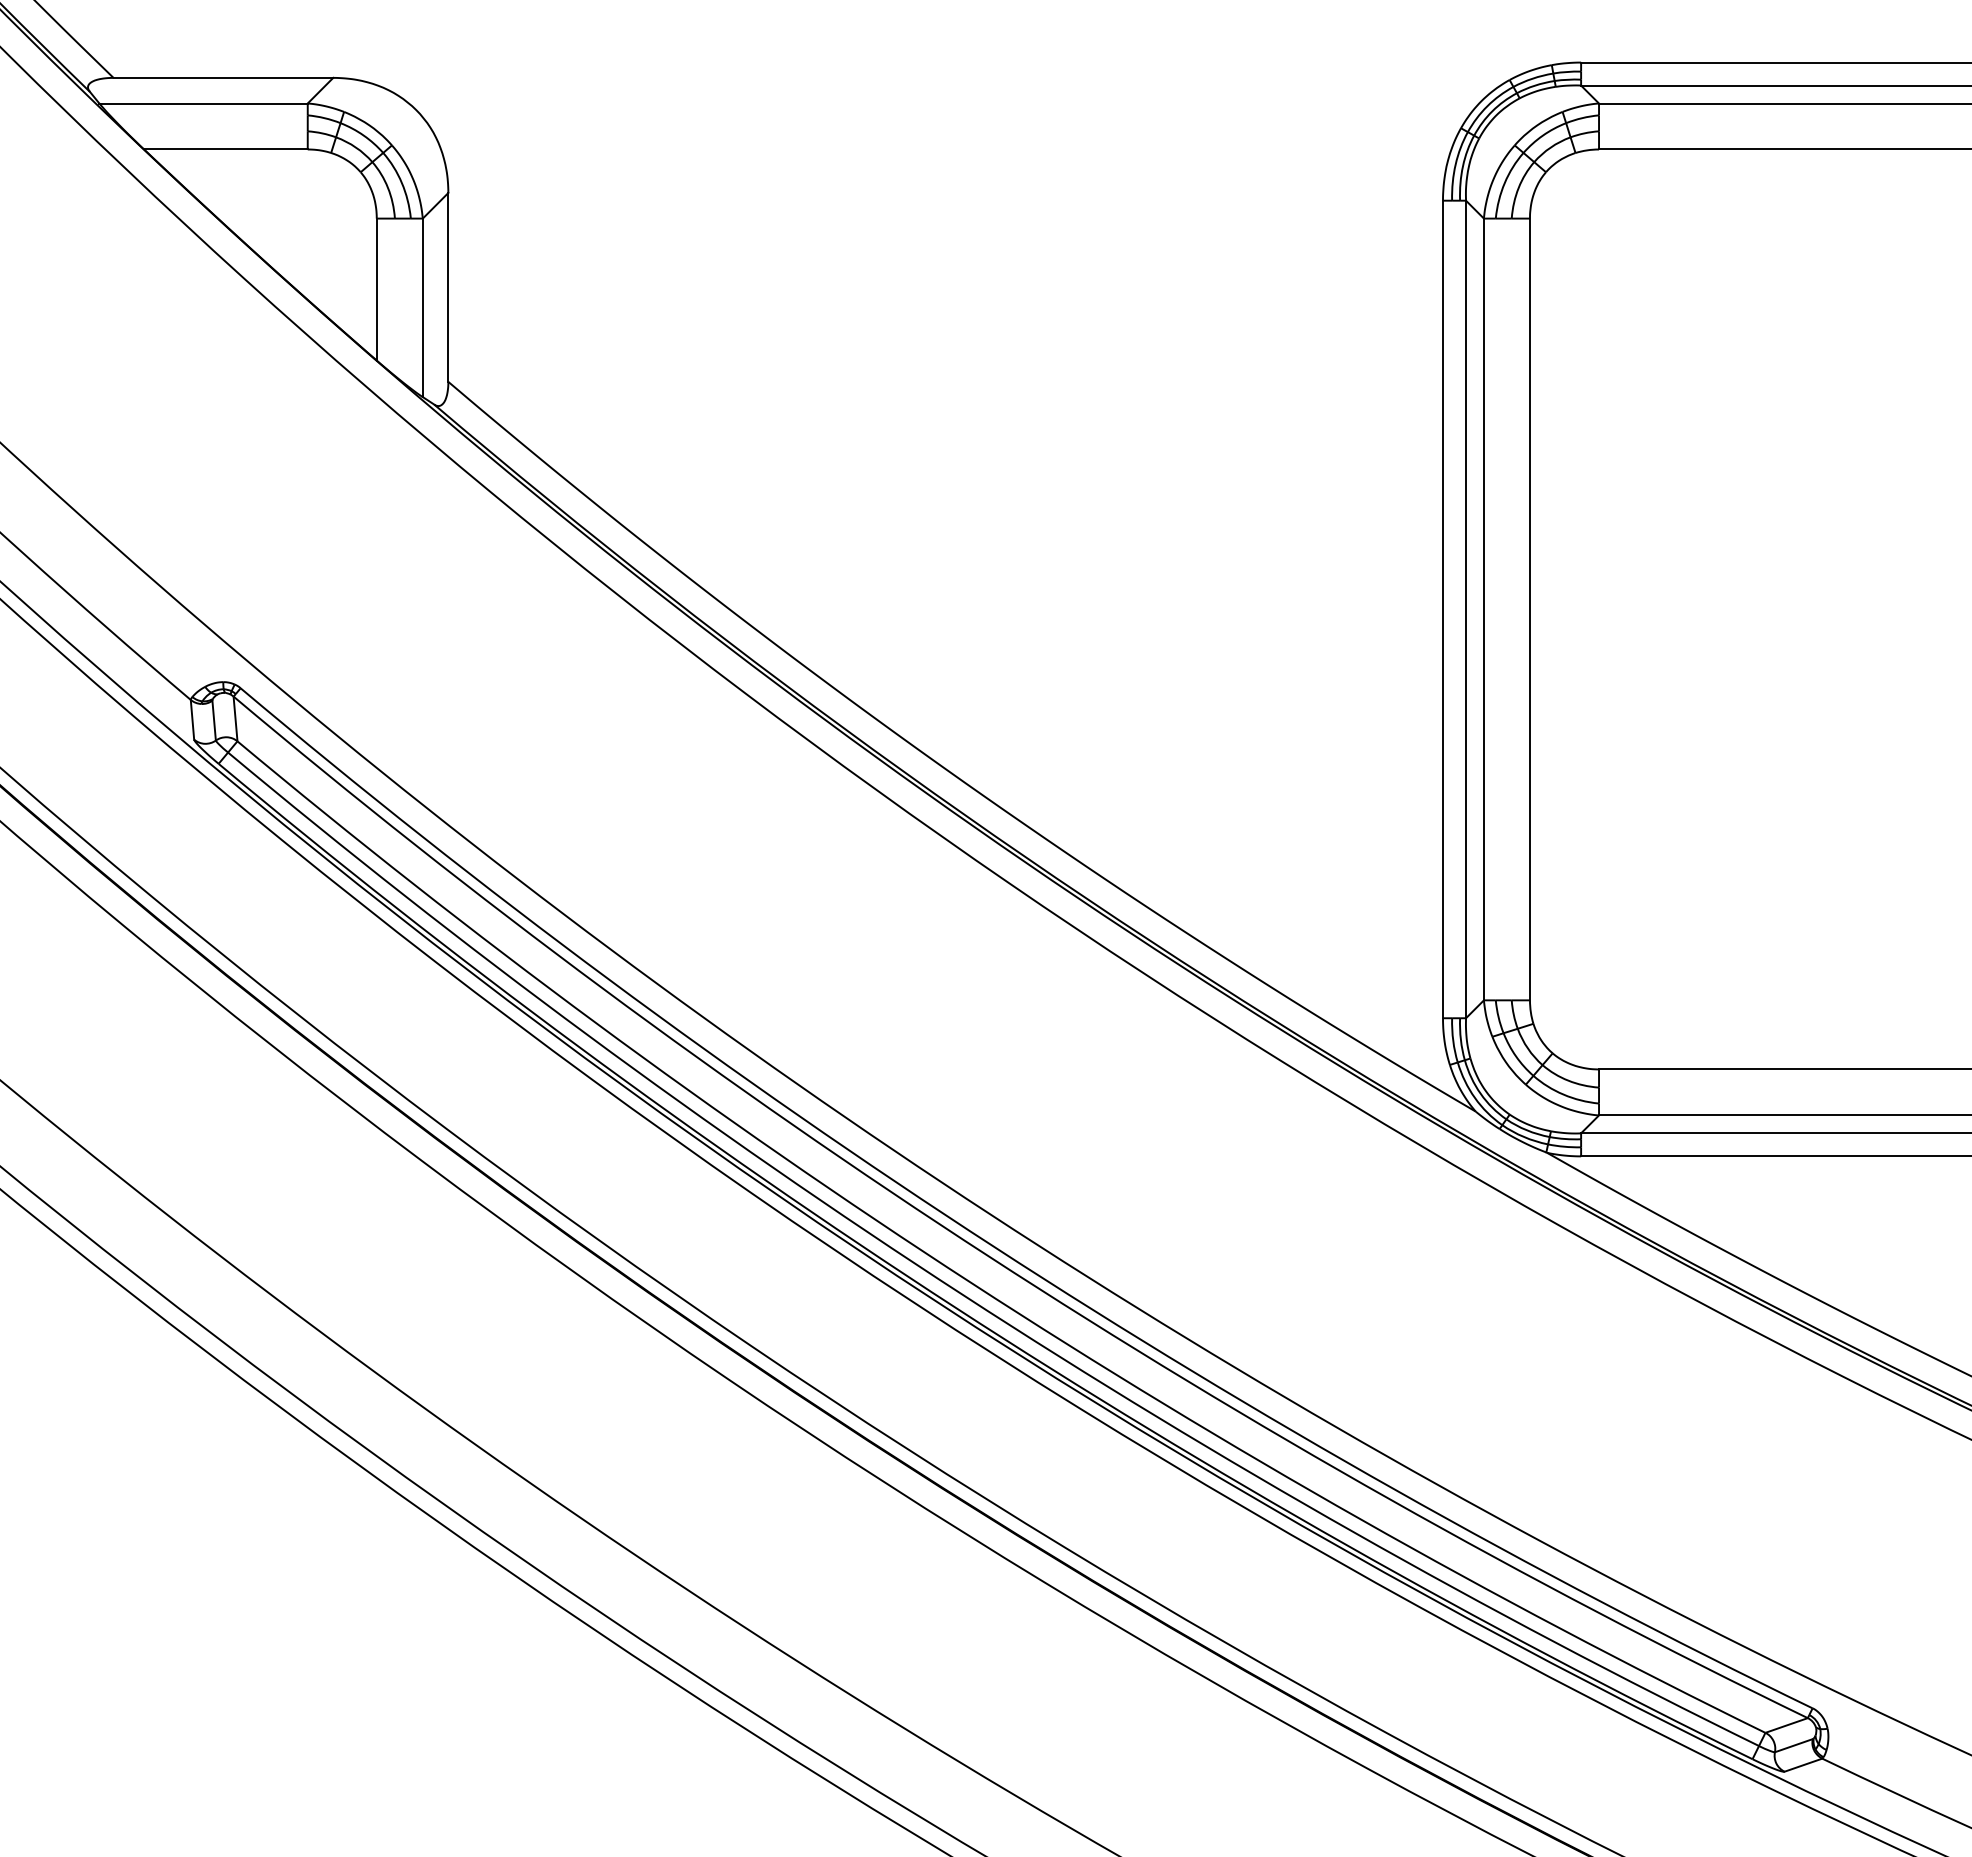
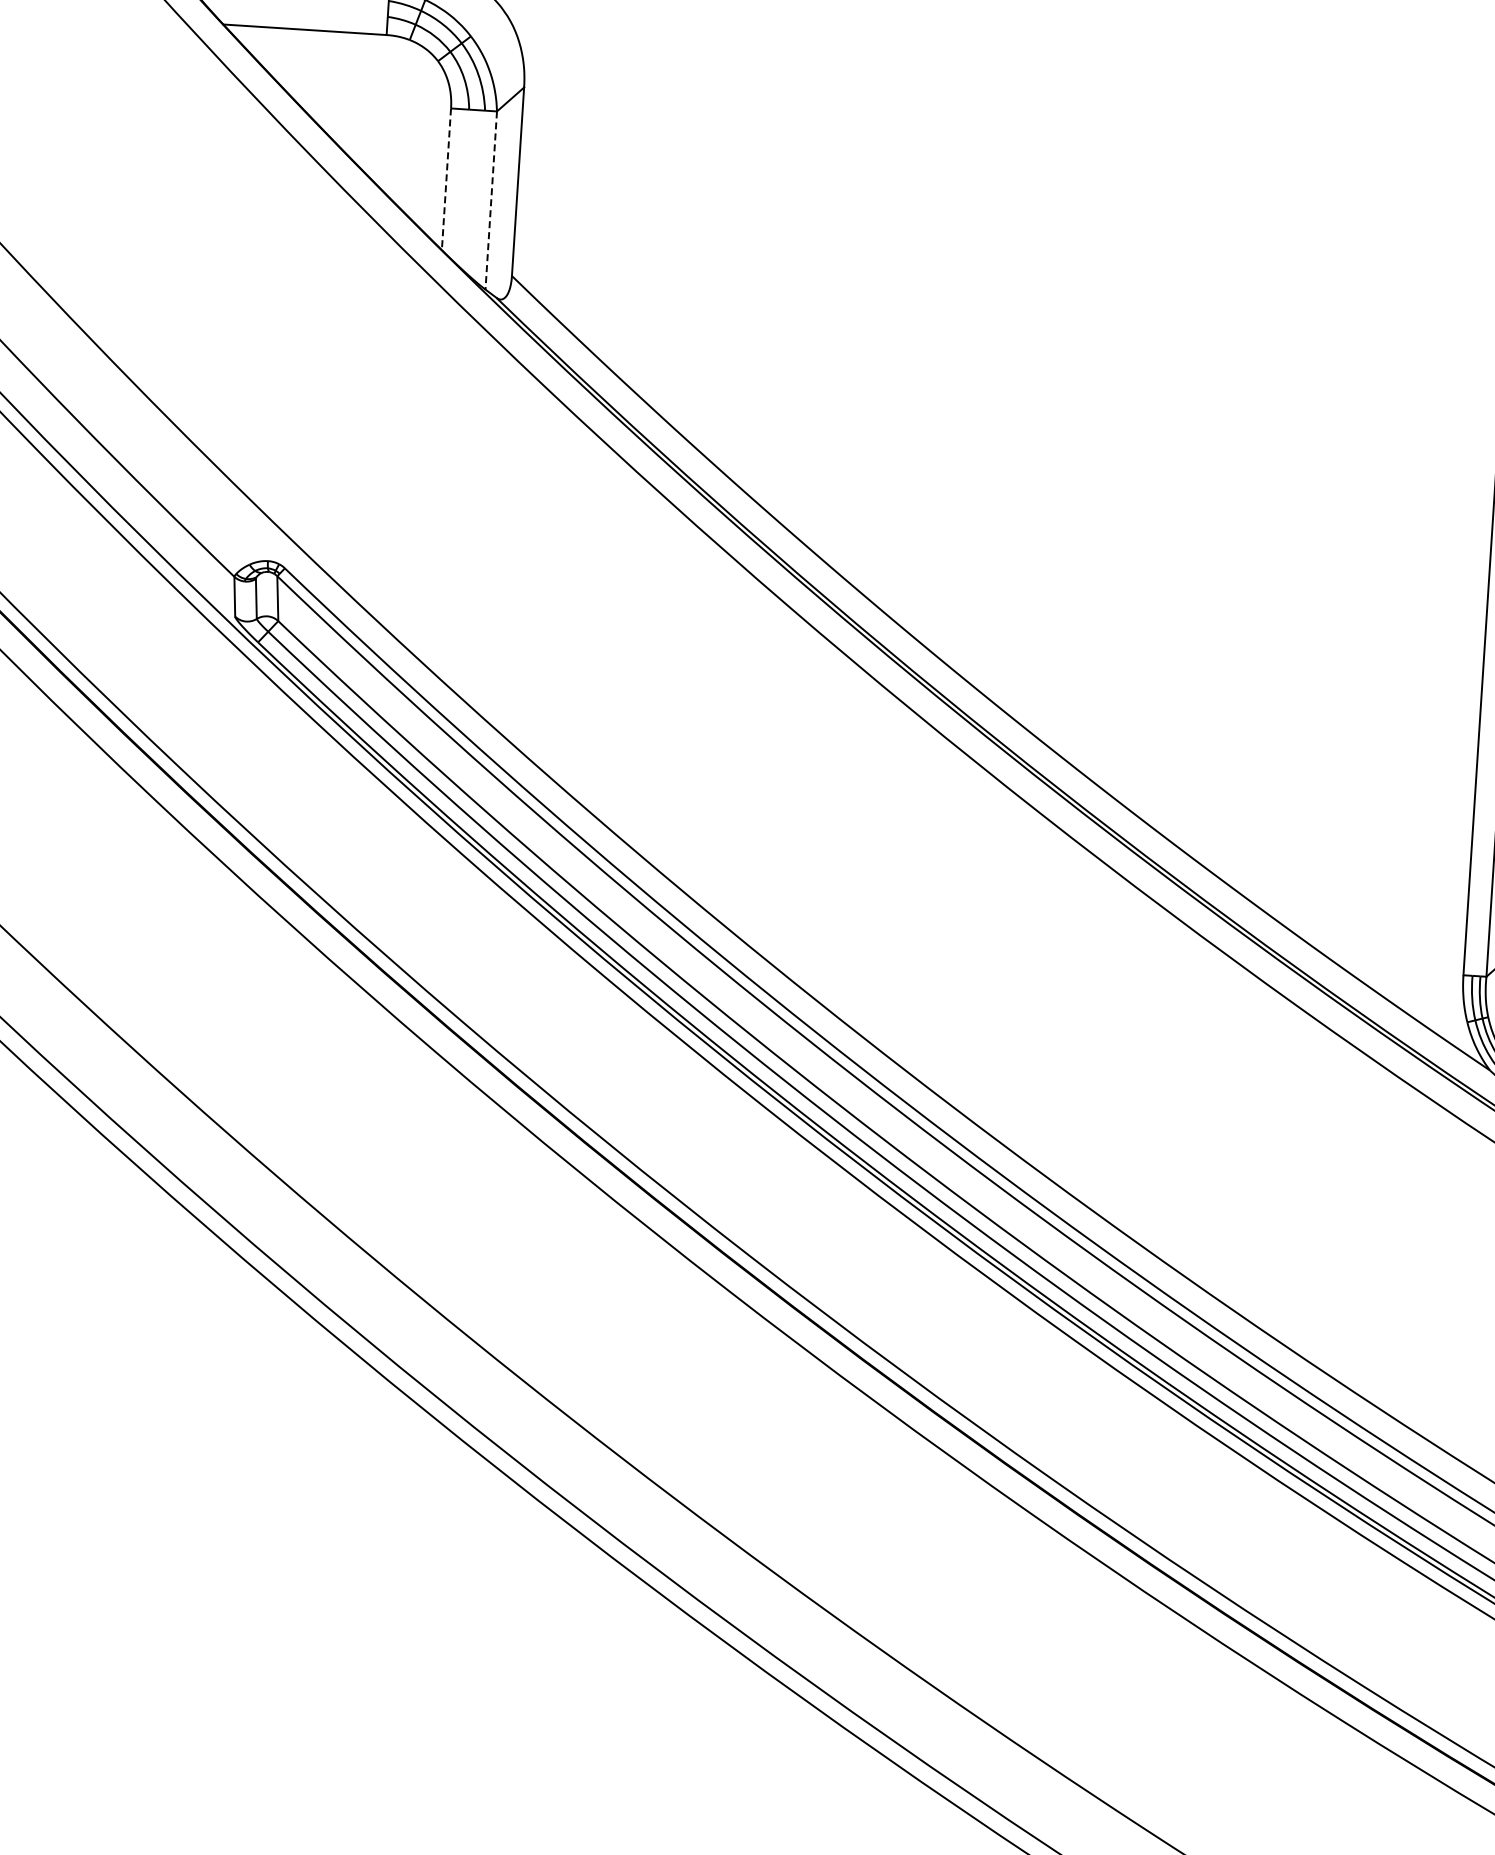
line: (376, 289) -> (446, 179), solid -> dashed
line: (422, 308) -> (490, 201), solid -> dashed

